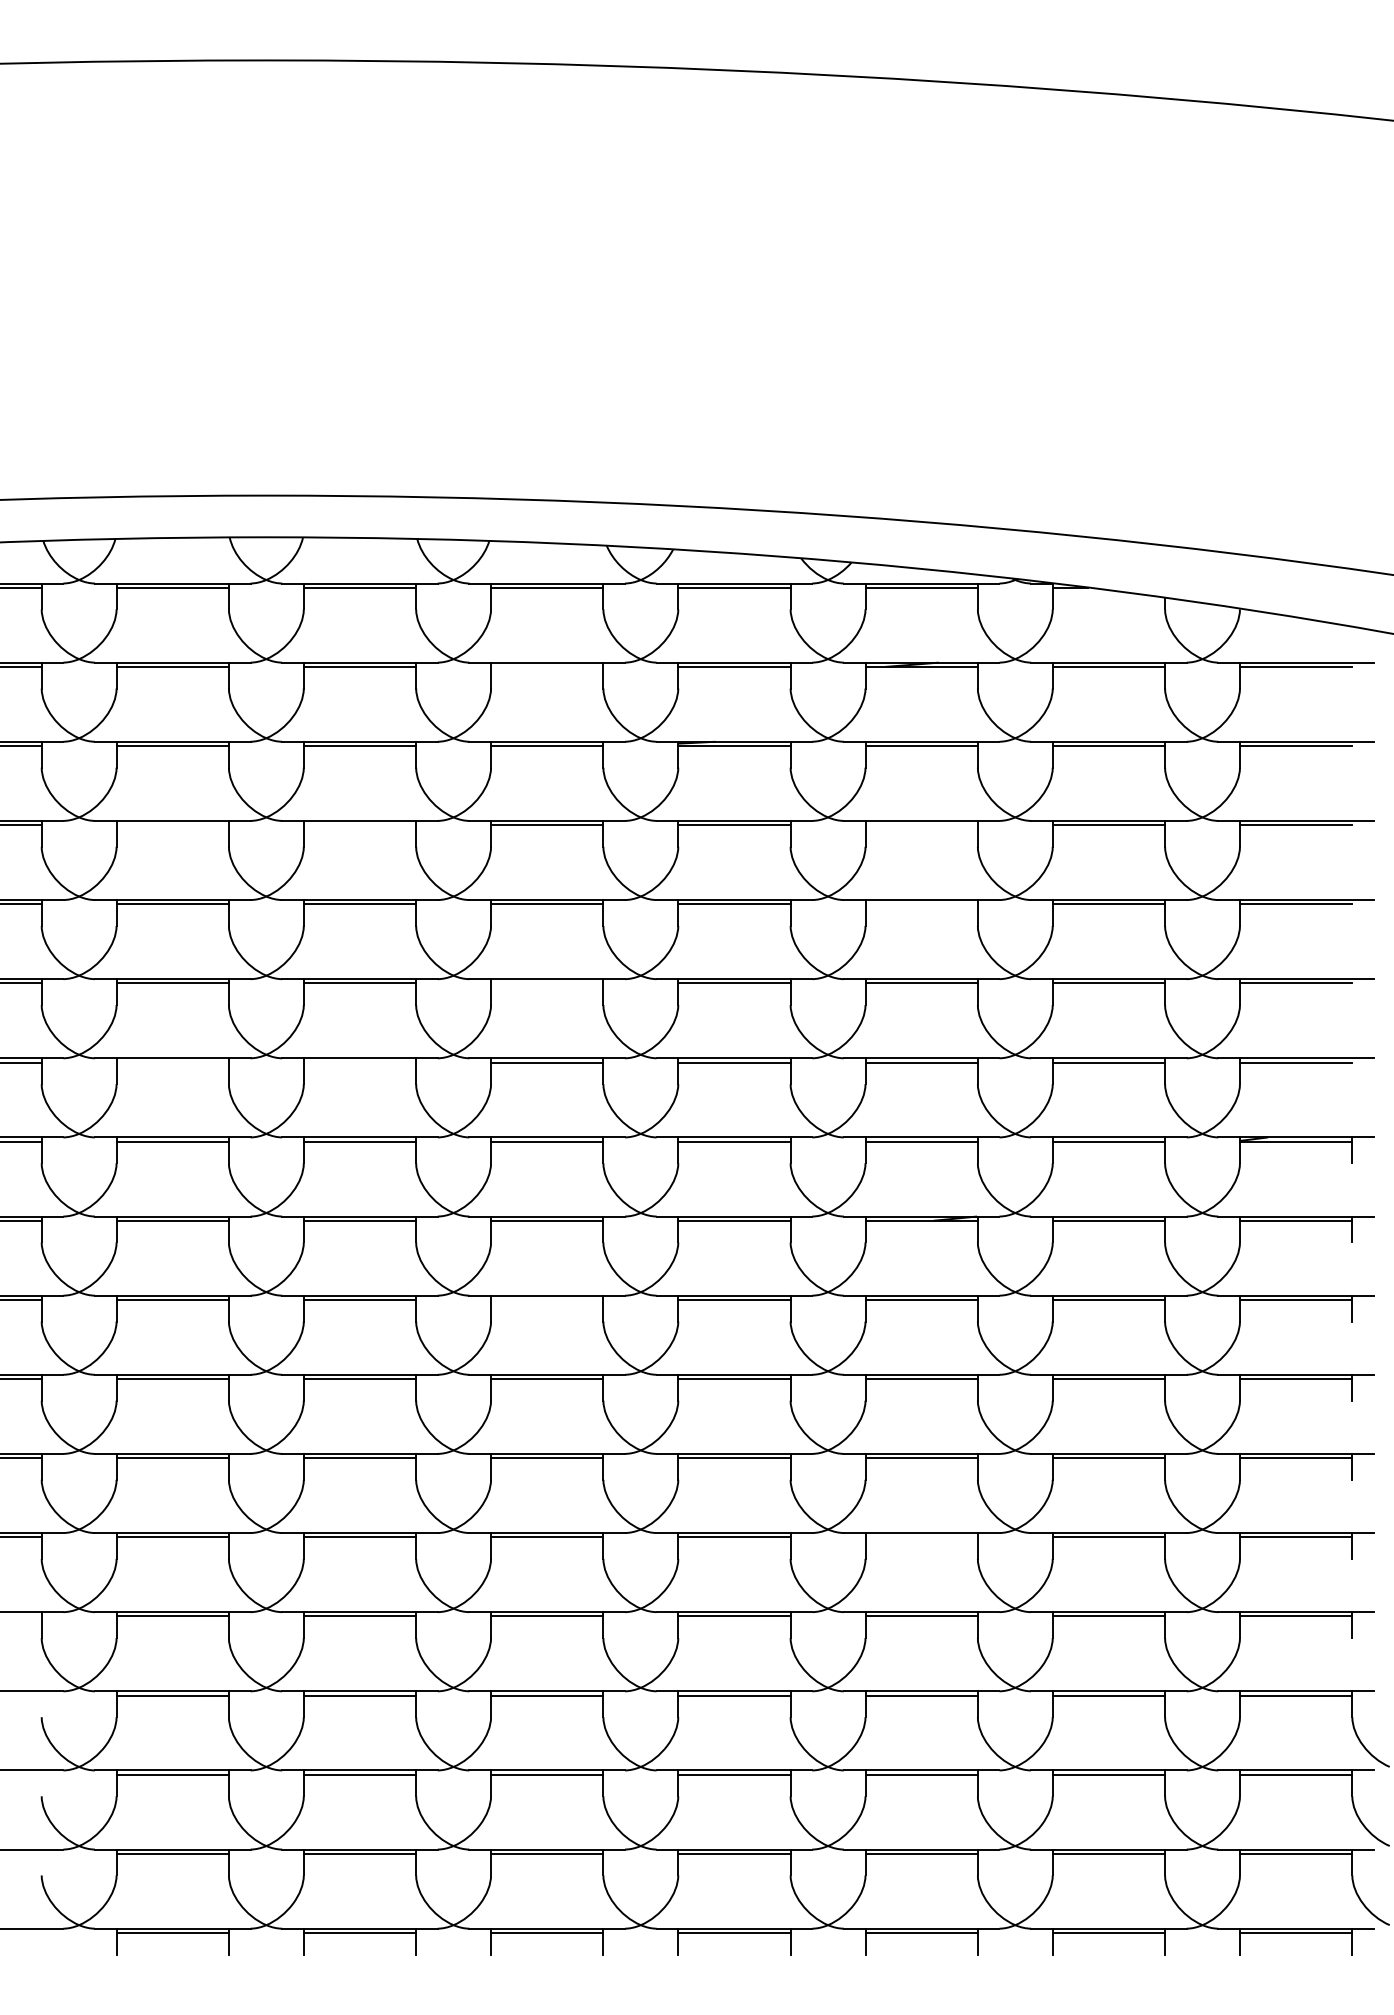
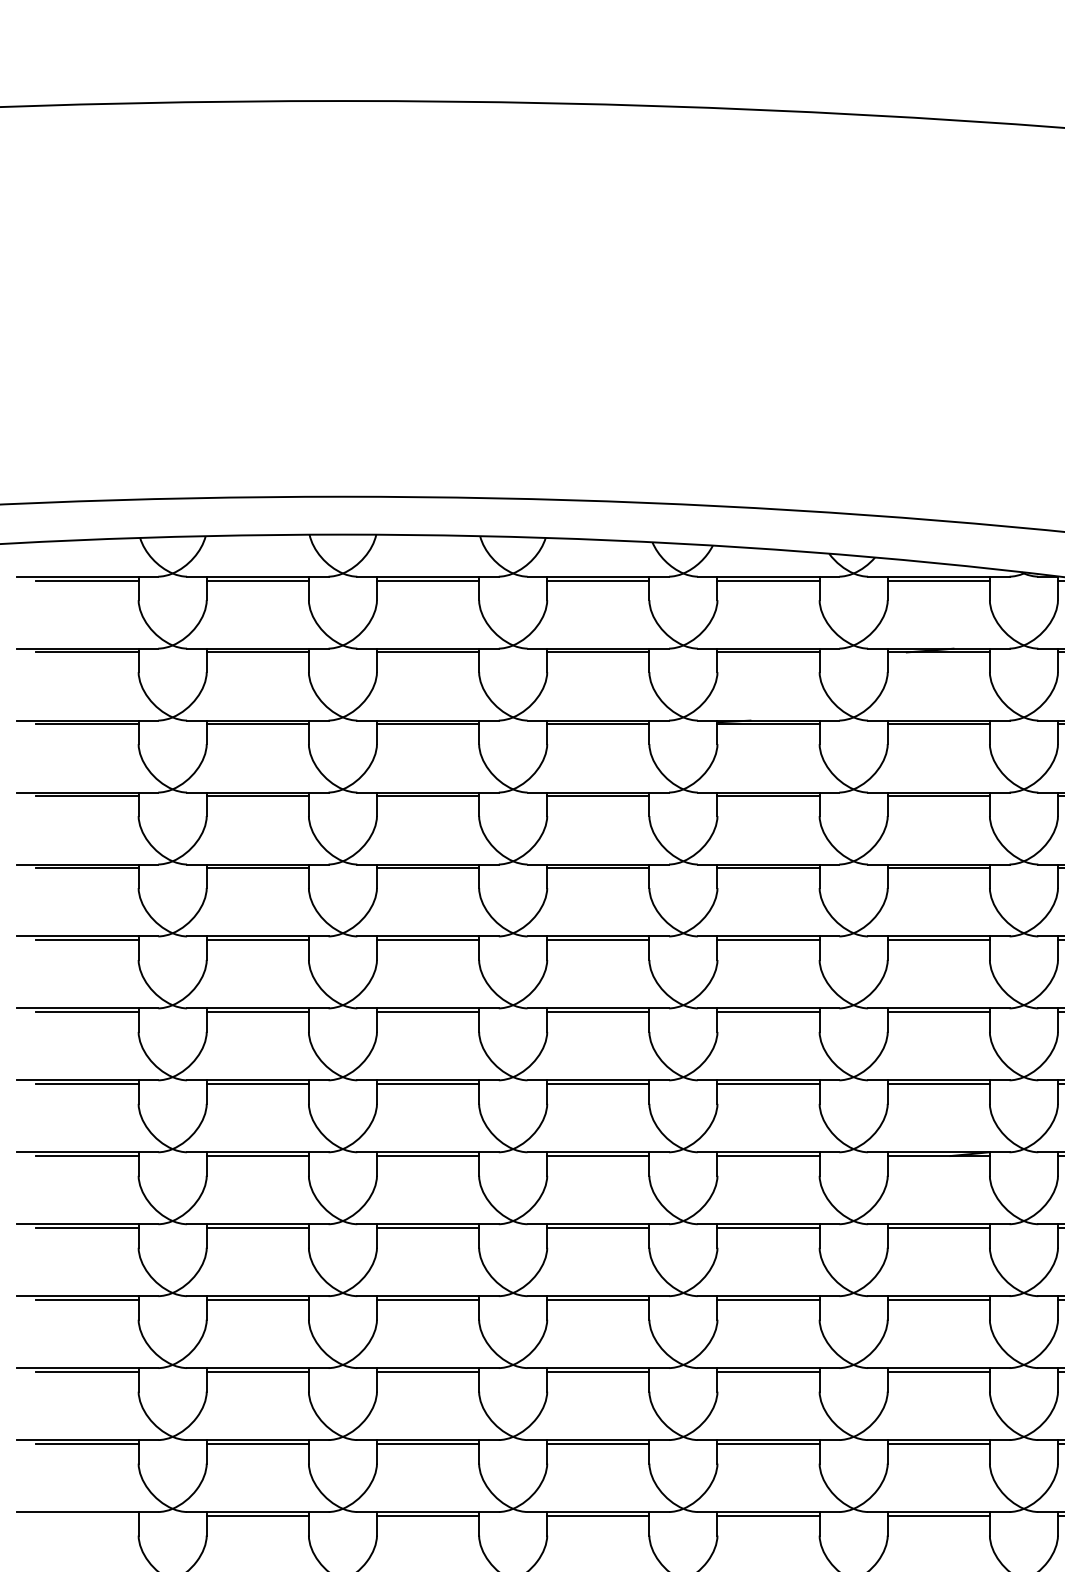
line: (547, 666) -> (598, 652), added
line: (172, 825) -> (257, 796), added
line: (359, 825) -> (427, 796), added
line: (921, 825) -> (938, 796), added
line: (921, 904) -> (938, 868), added
line: (547, 983) -> (598, 940), added
line: (172, 1062) -> (257, 1012), added
line: (359, 1062) -> (427, 1012), added
line: (547, 1299) -> (598, 1227), added
line: (921, 1537) -> (938, 1444), added

